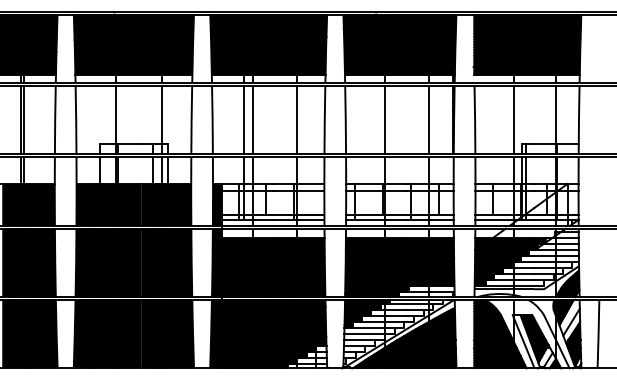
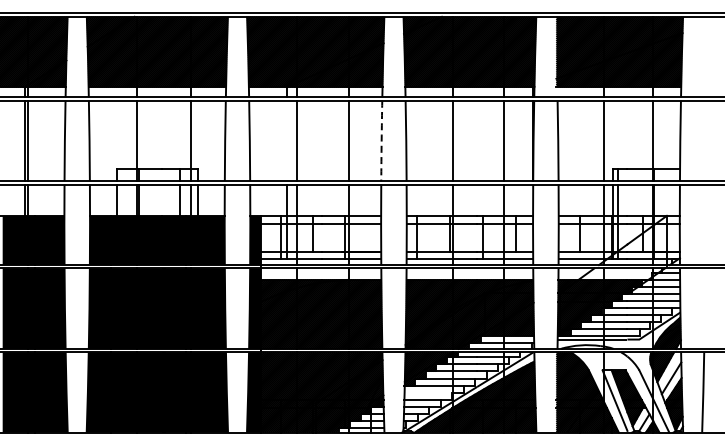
line: (243, 119) -> (286, 140), removed
arc: (324, 119) -> (381, 140), solid -> dashed
line: (364, 334) -> (428, 392), removed

